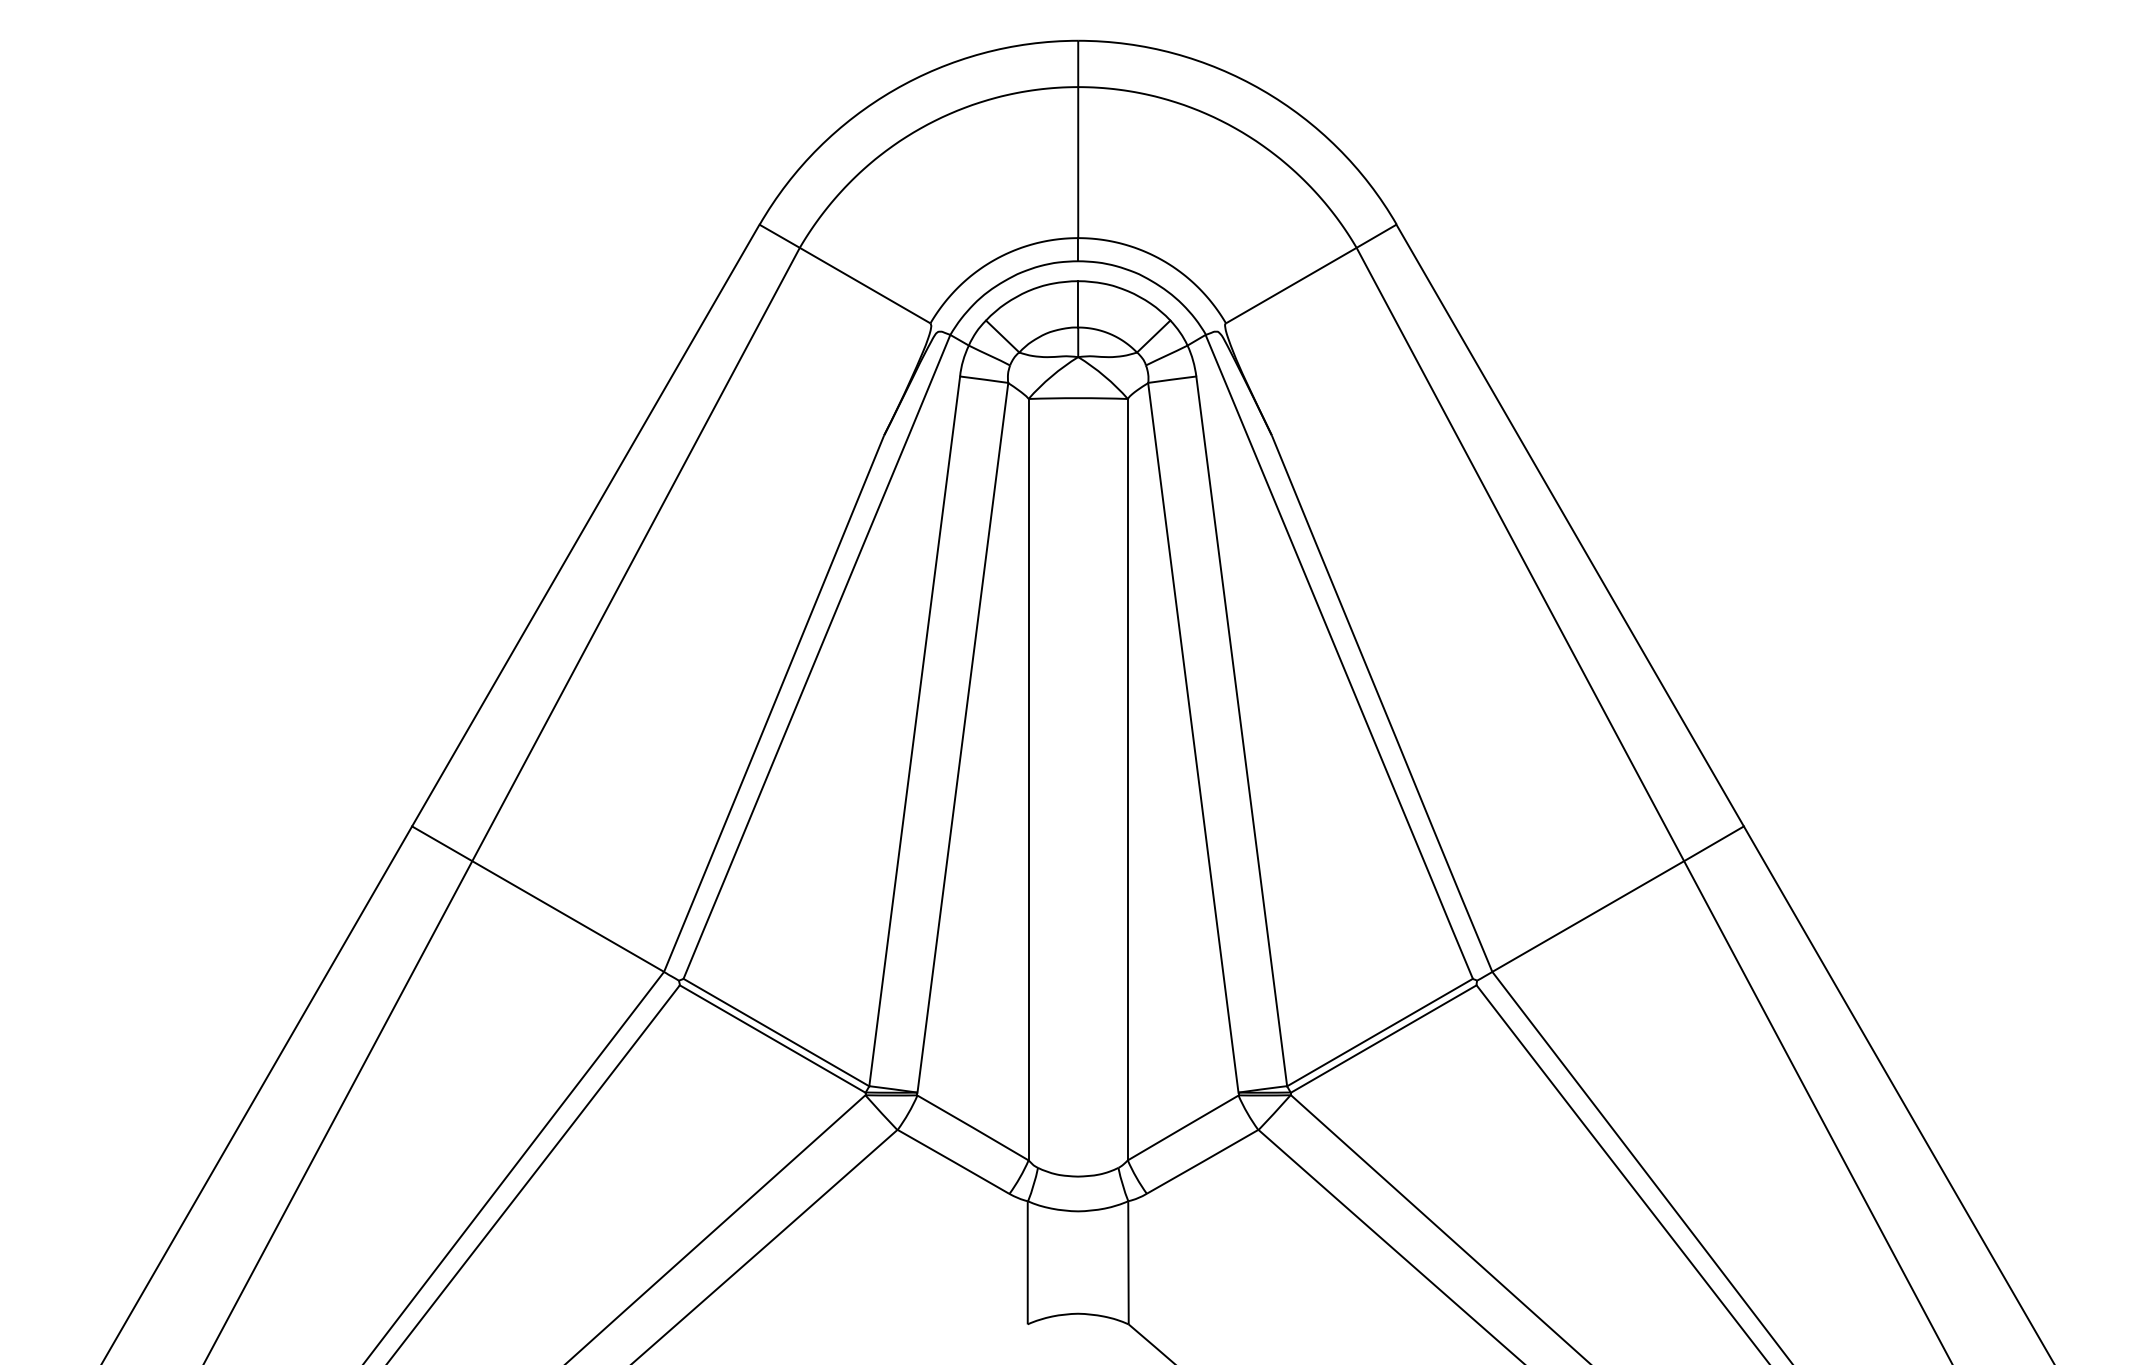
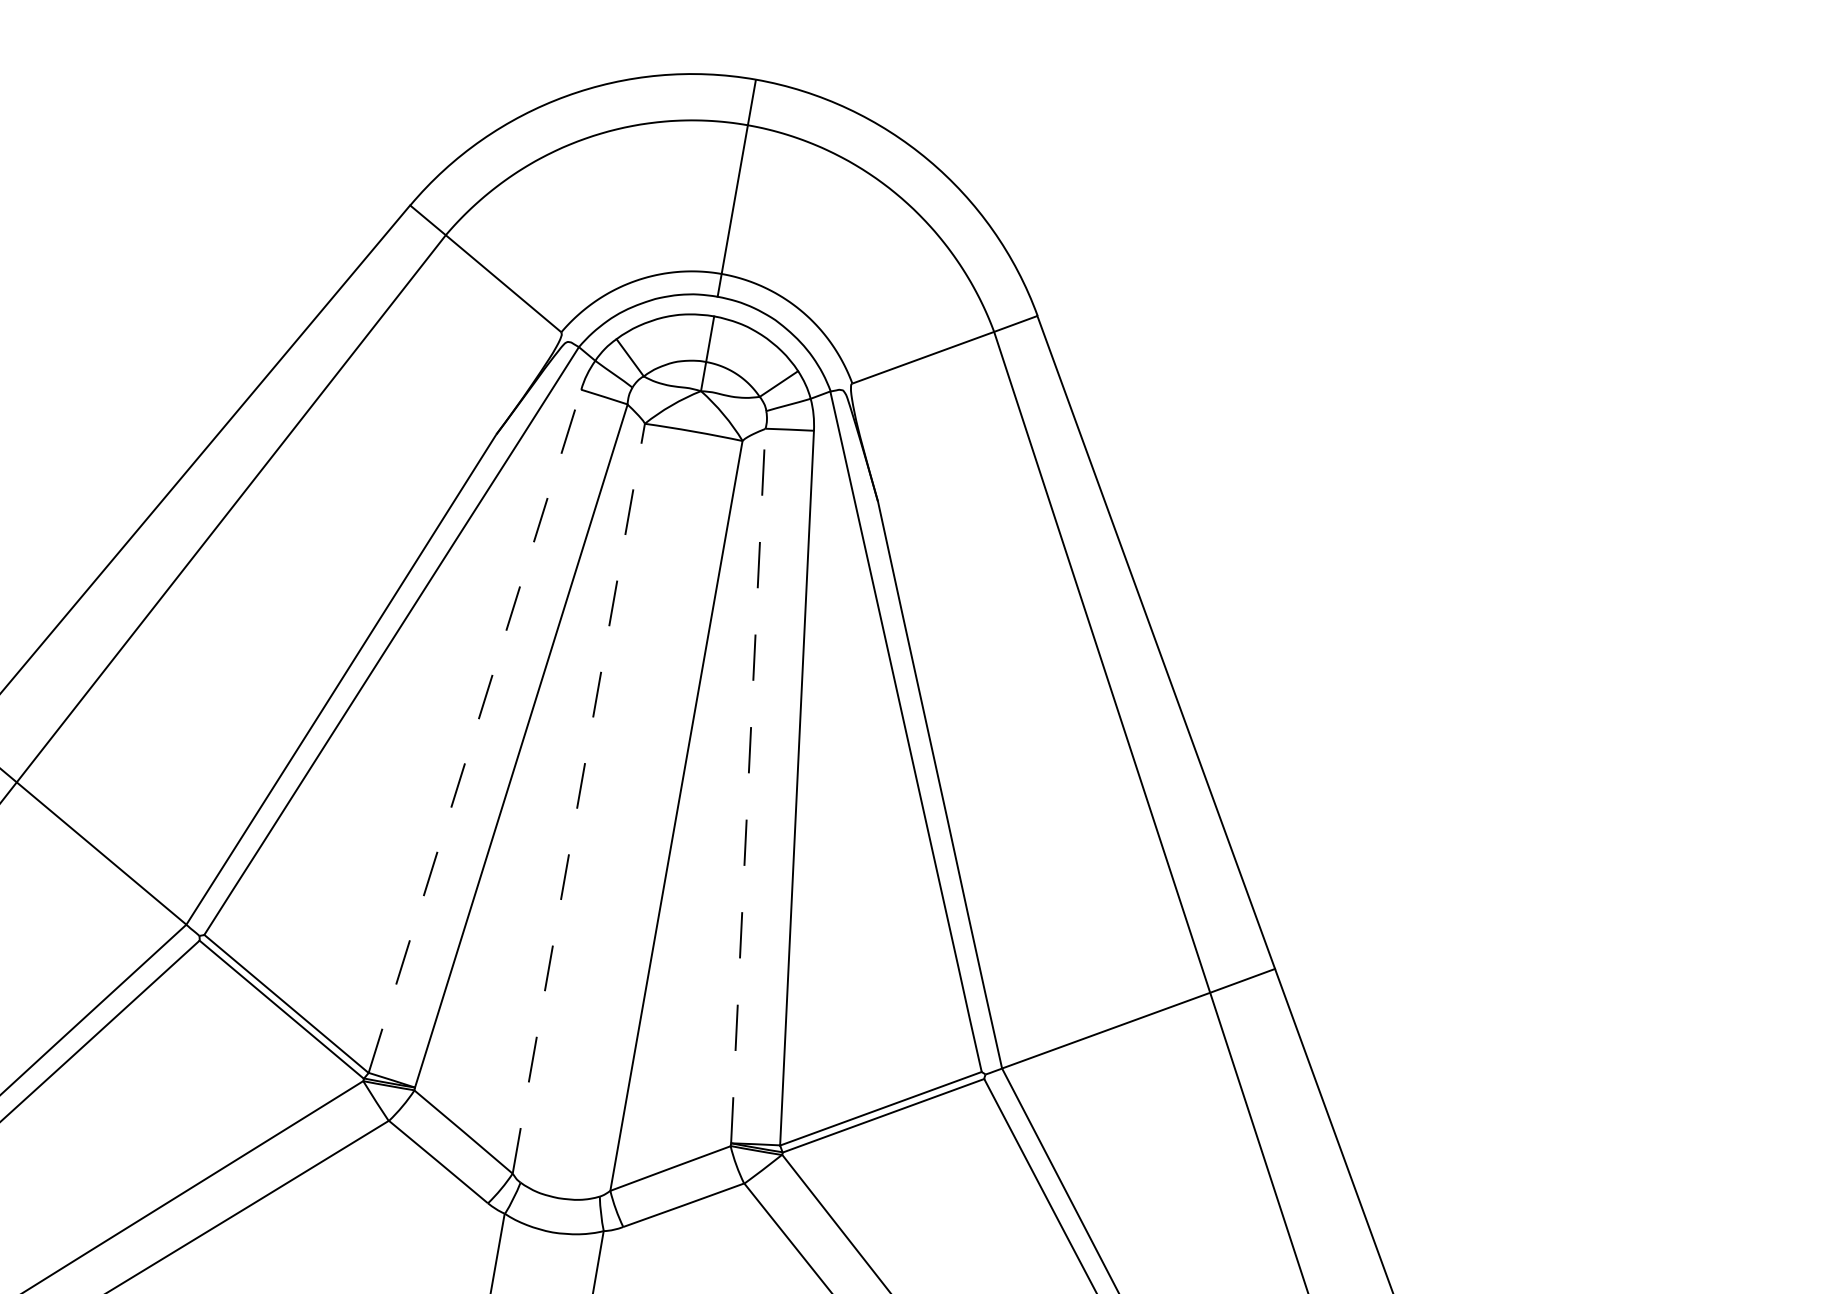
line: (914, 731) -> (474, 731), solid -> dashed
line: (1193, 737) -> (748, 785), solid -> dashed
line: (1028, 779) -> (578, 798), solid -> dashed

